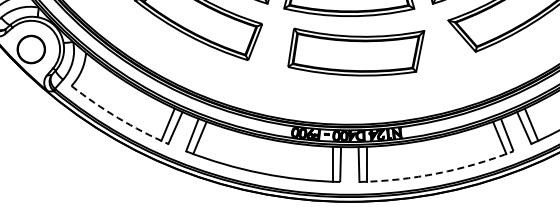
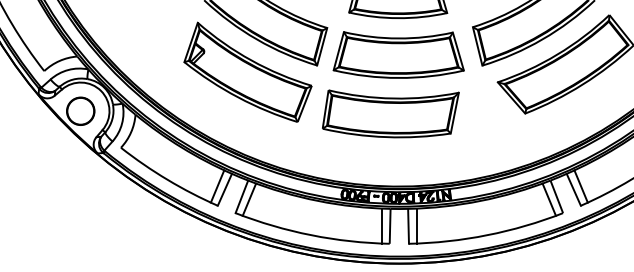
part: (355, 51) -> (390, 113), moved
arc: (118, 117) -> (167, 179), dashed -> solid
arc: (437, 173) -> (487, 235), dashed -> solid

